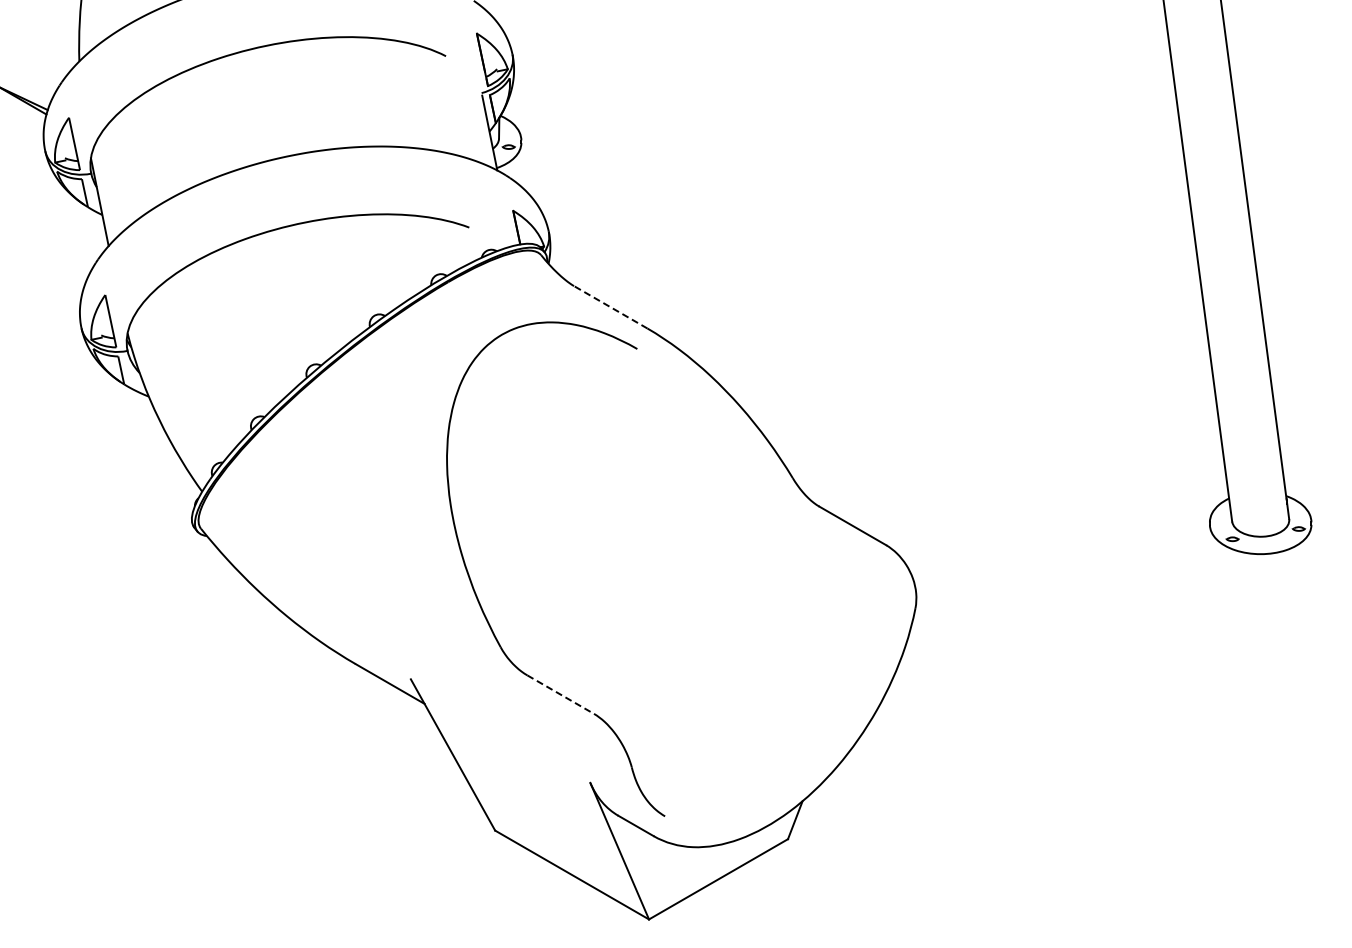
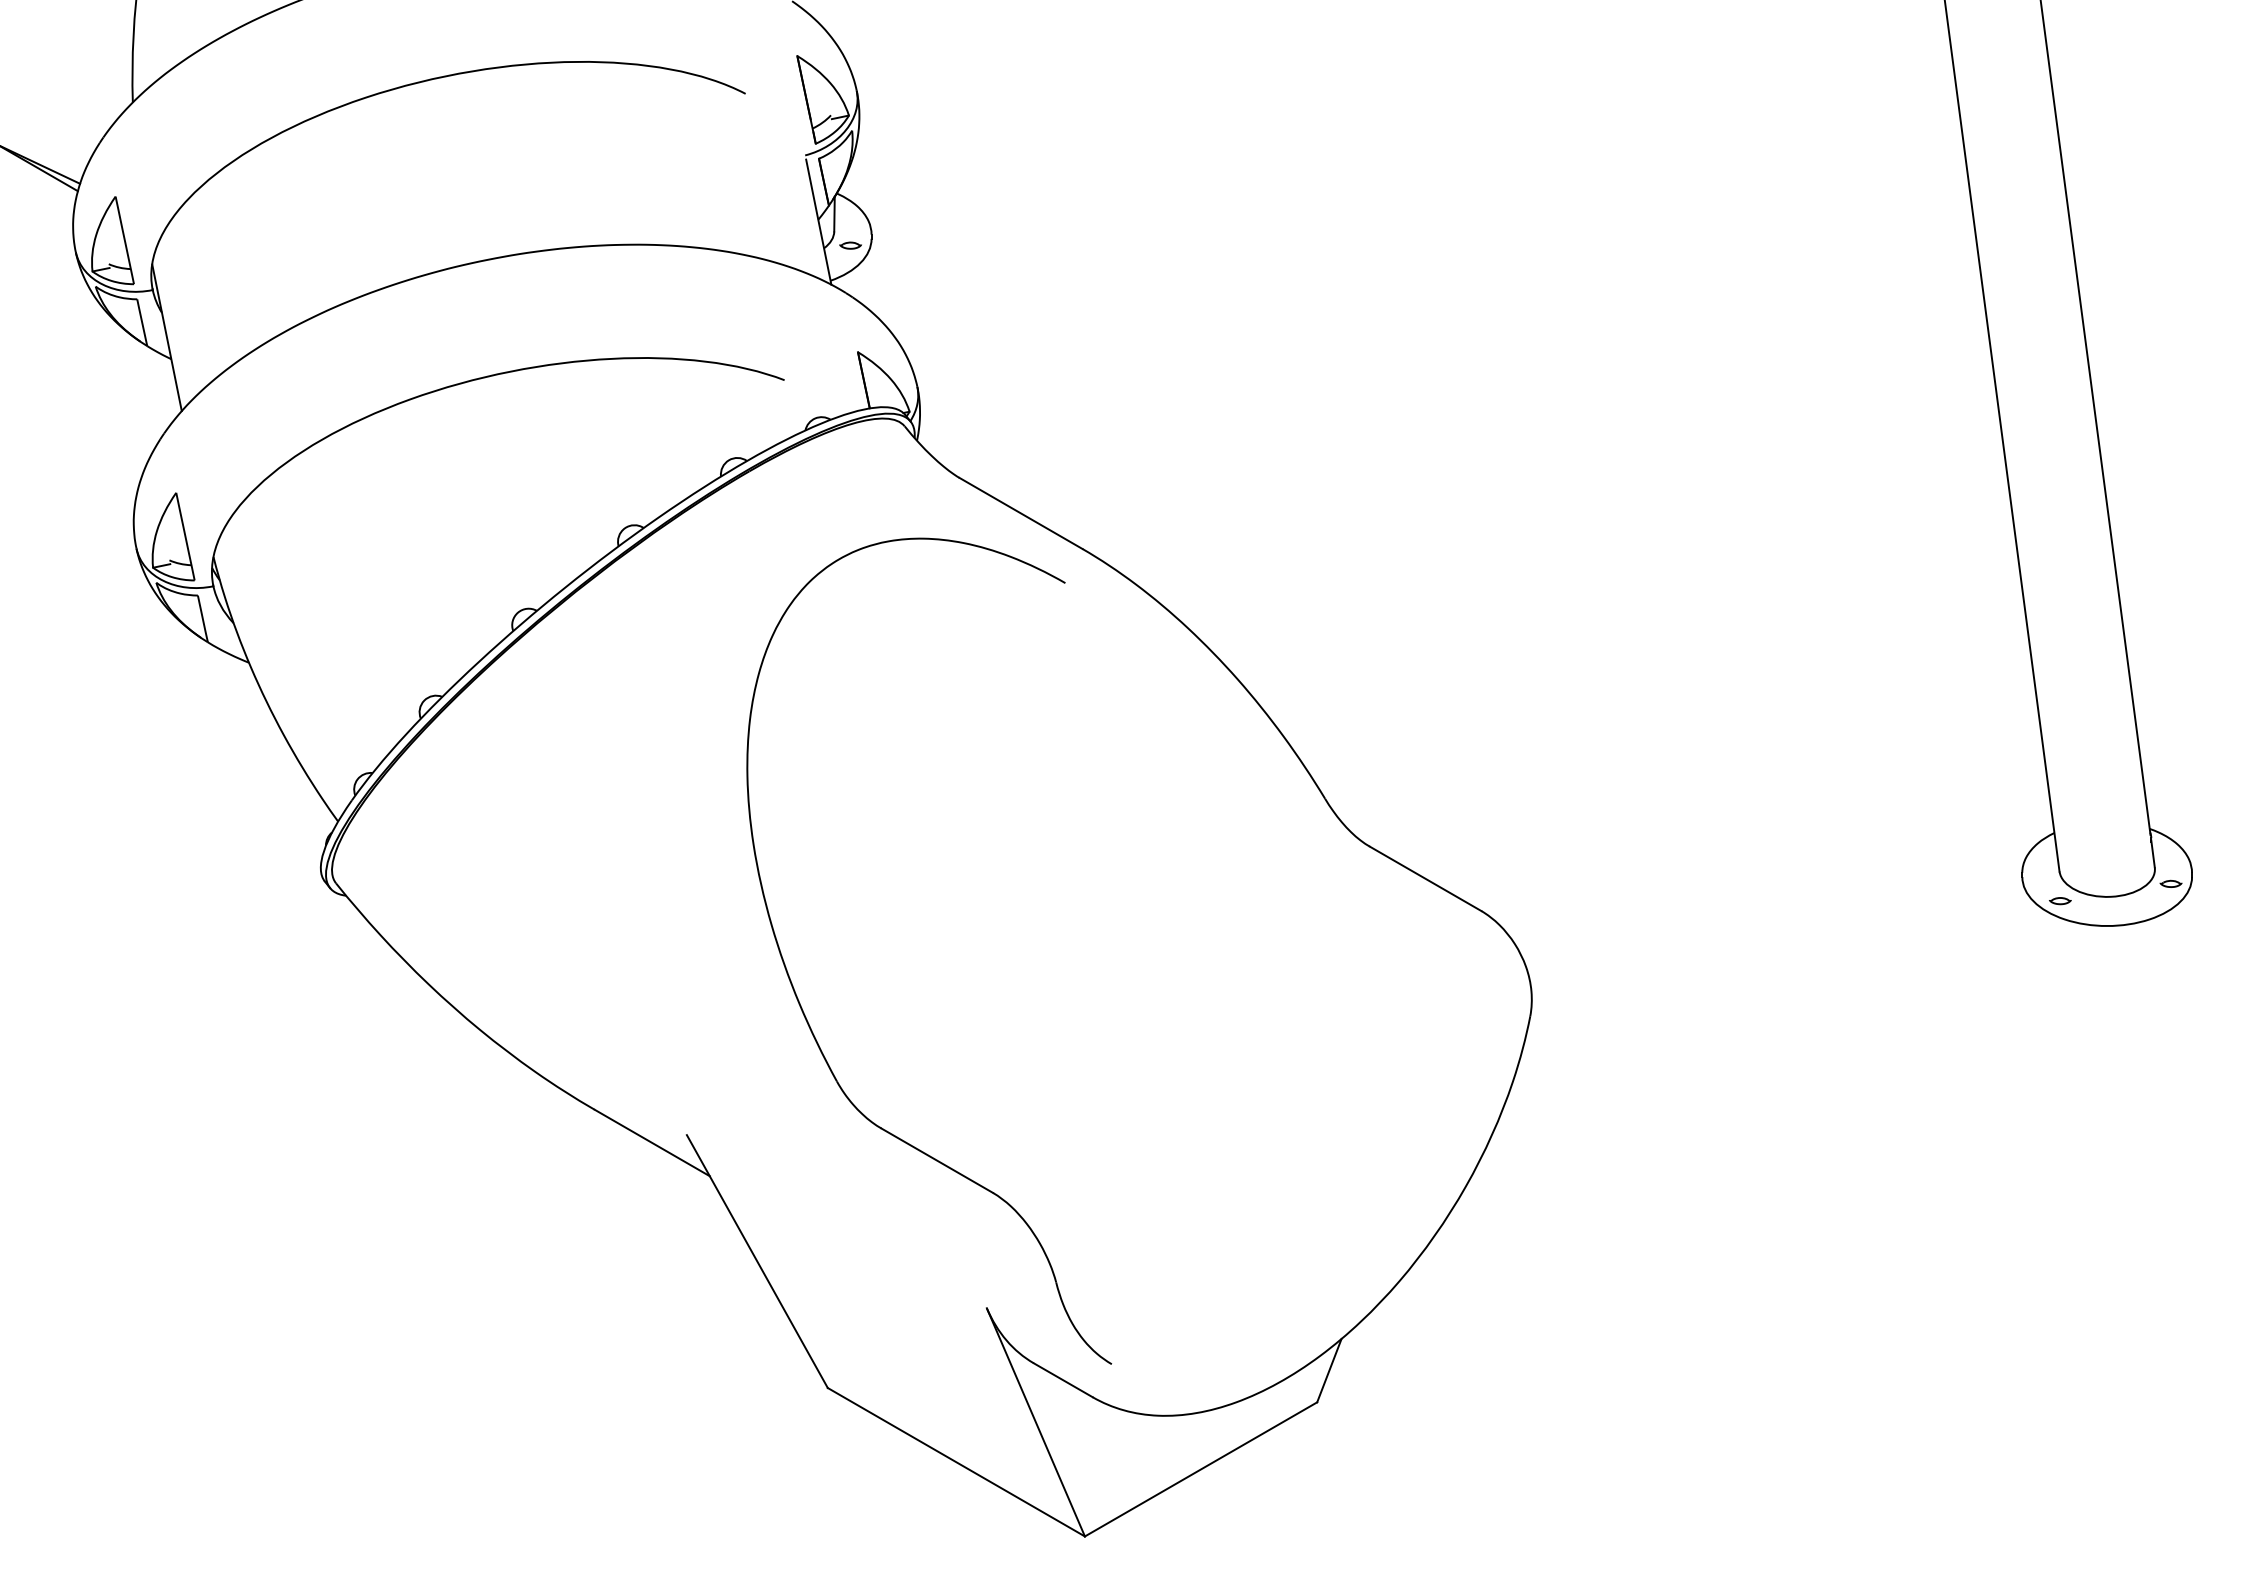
line: (610, 307) -> (1020, 513), dashed -> solid
line: (561, 694) -> (938, 1160), dashed -> solid

